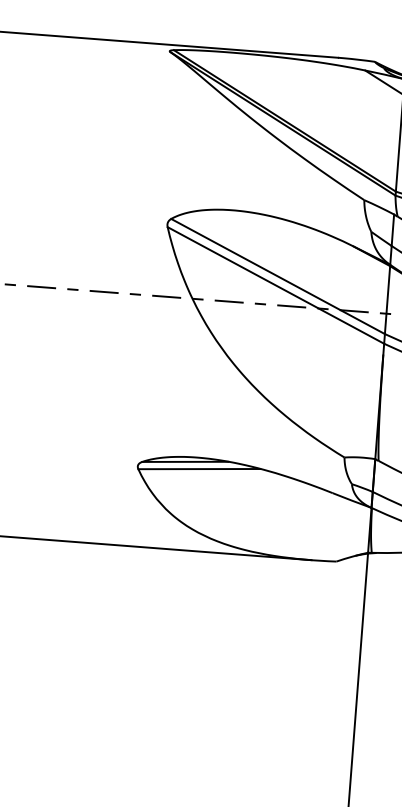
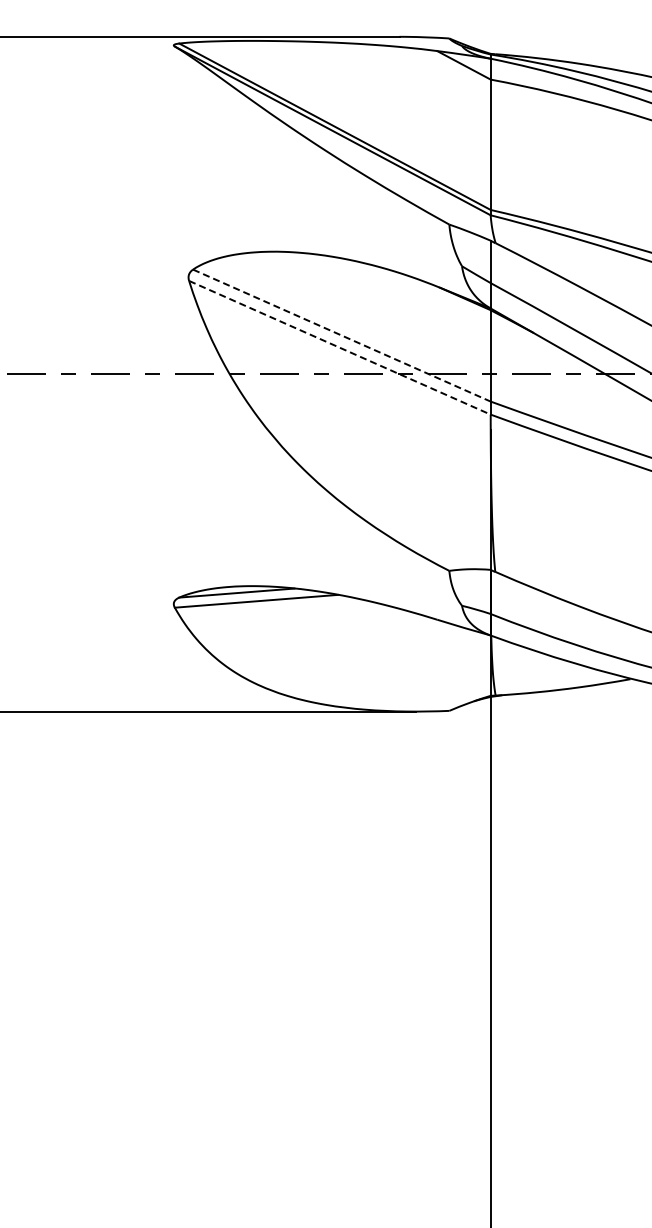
line: (277, 276) -> (341, 335), solid -> dashed
line: (275, 285) -> (339, 347), solid -> dashed

